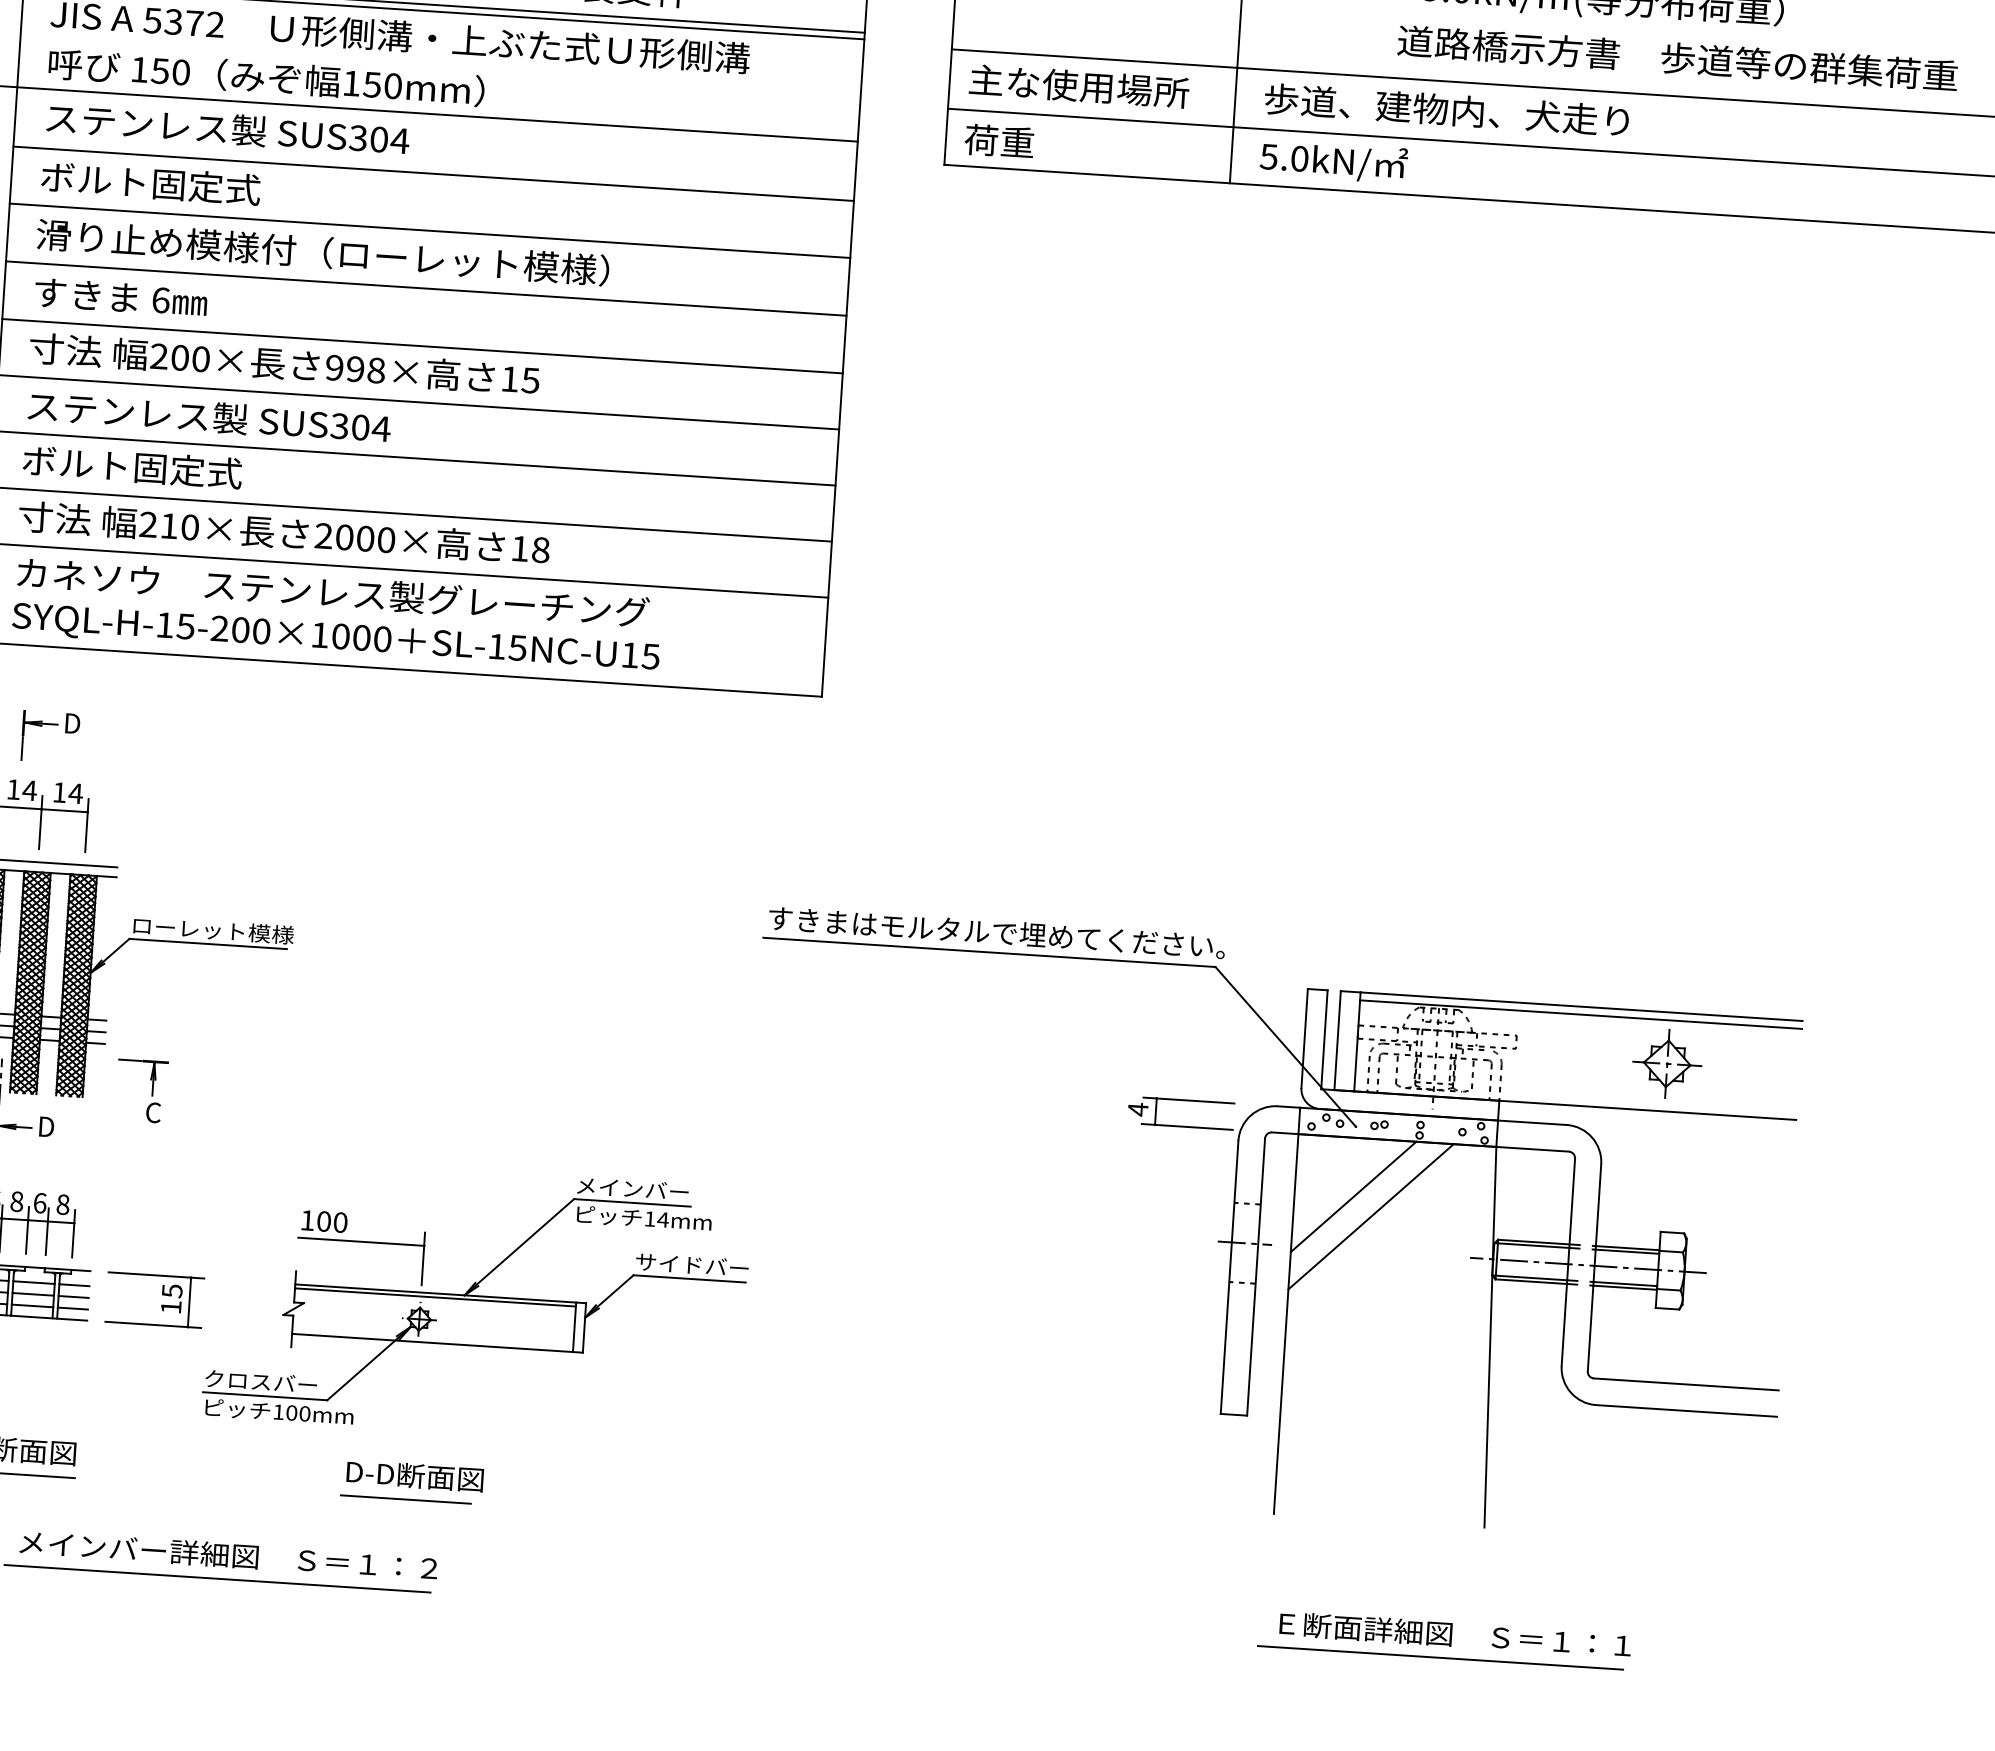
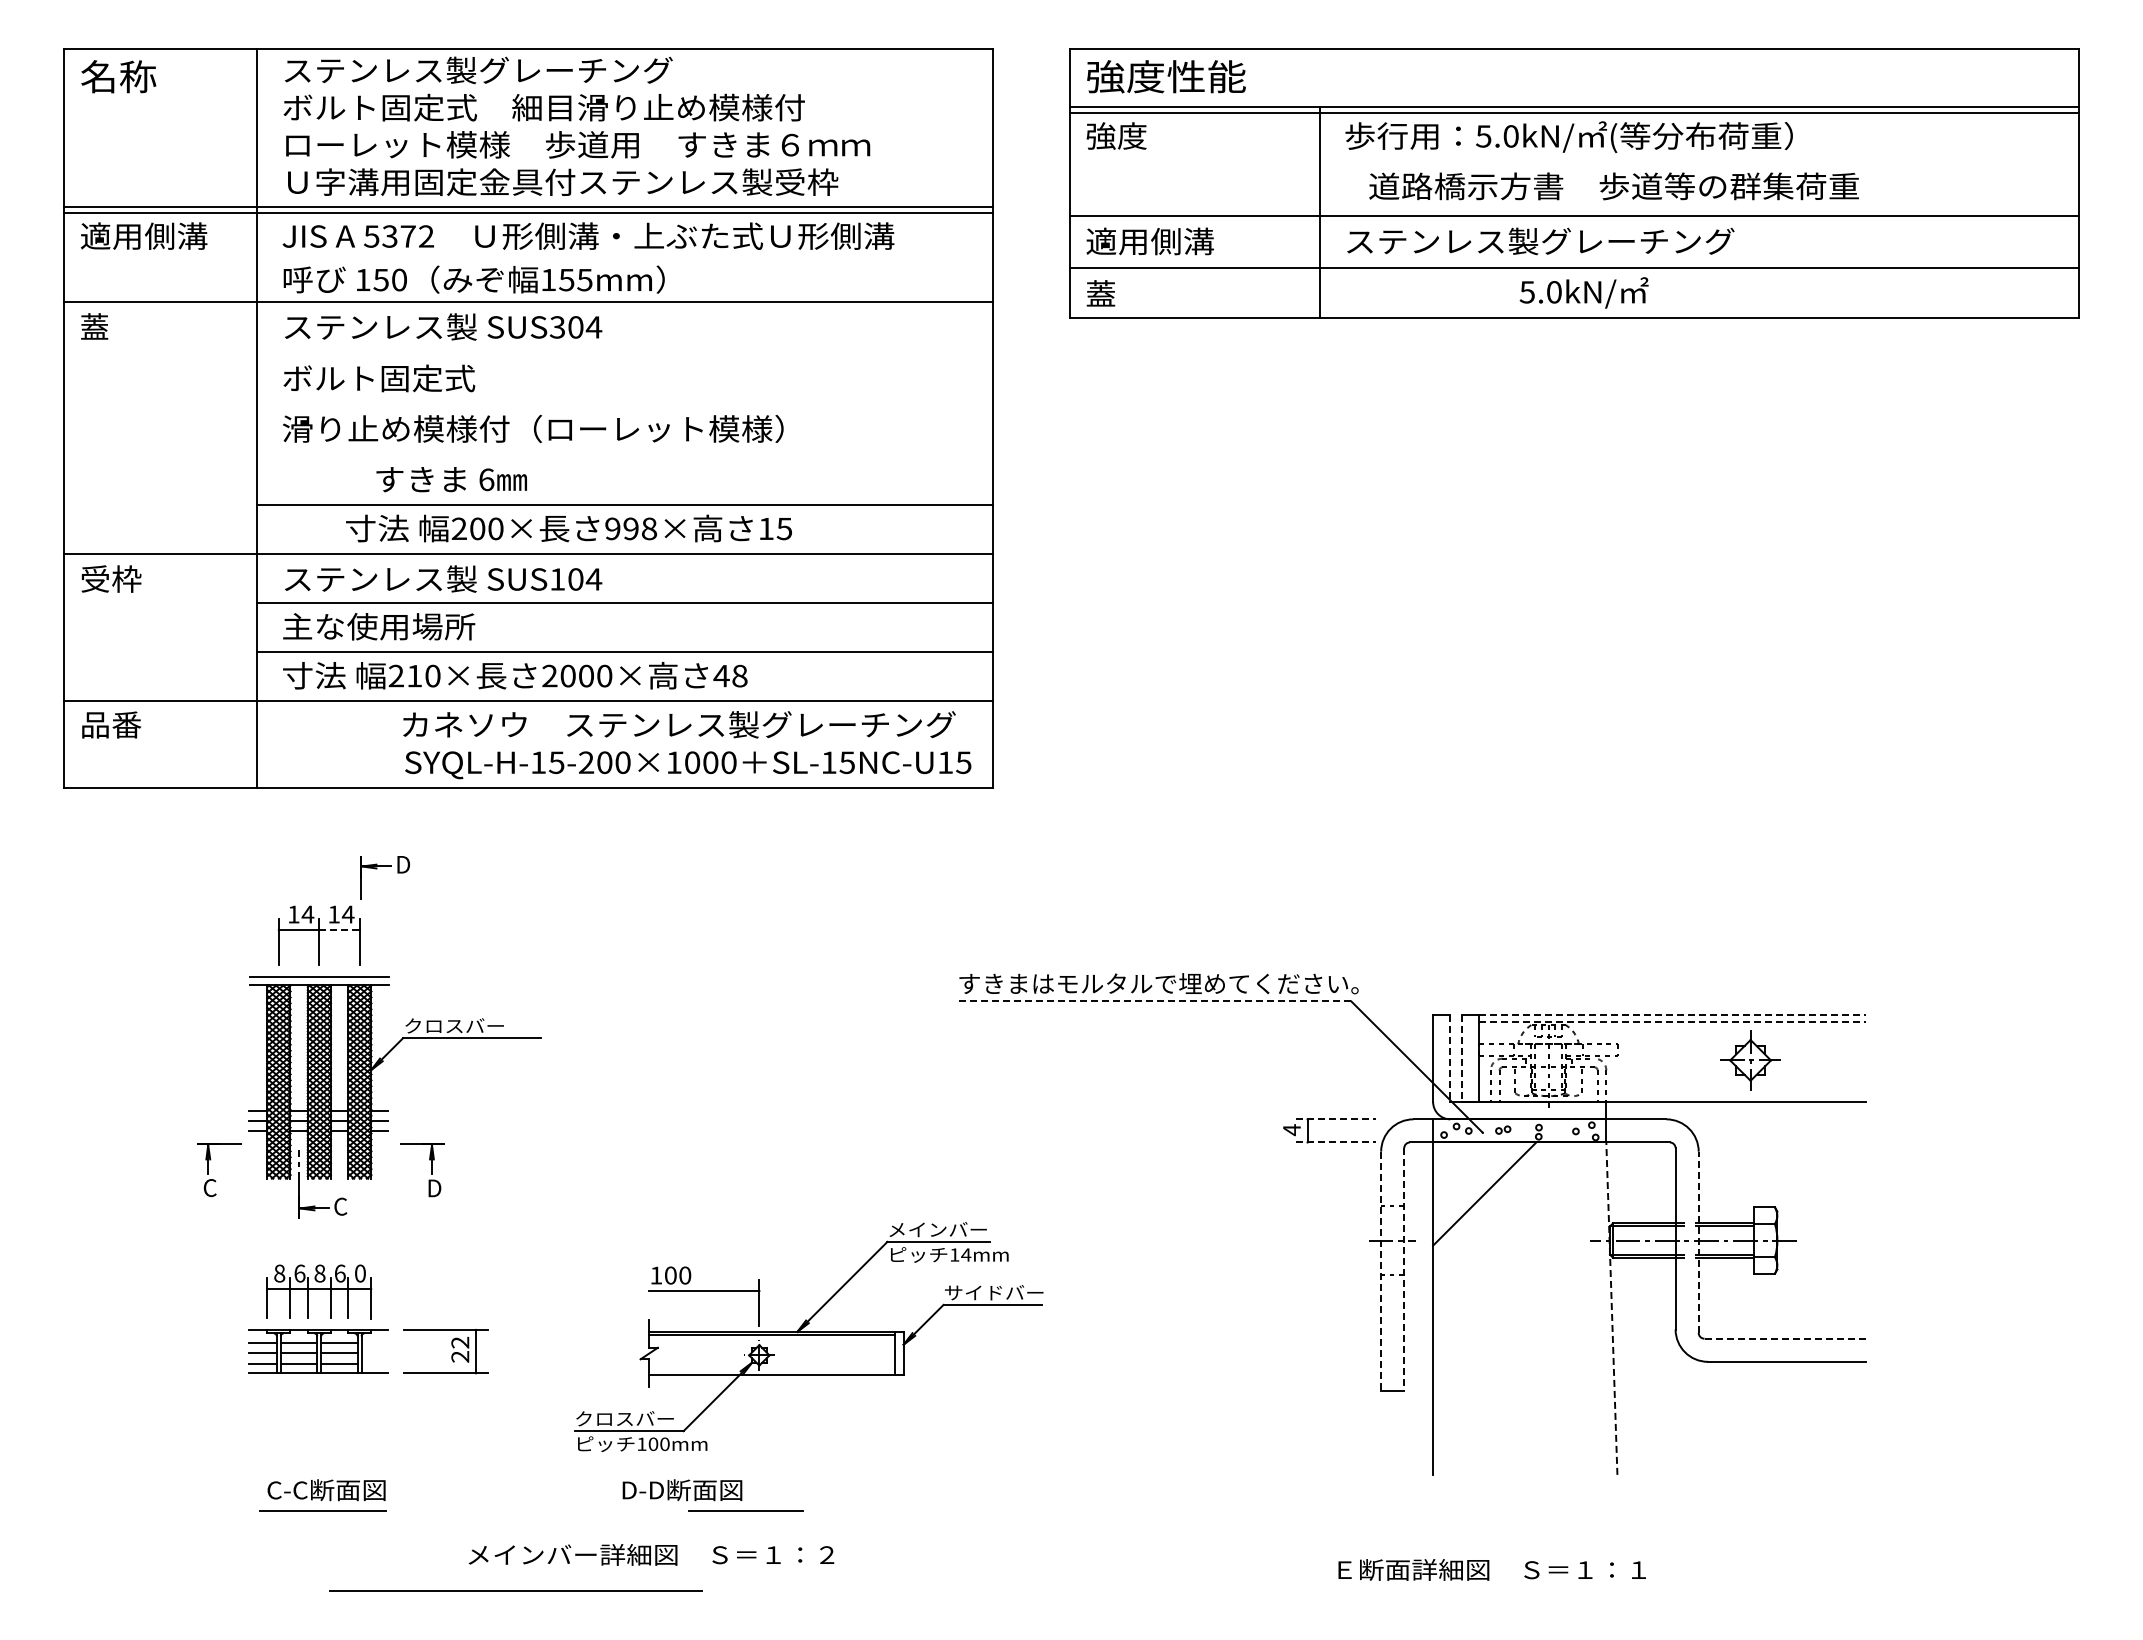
text: (1677, 58) -> (1613, 186), moved
text: (392, 85) -> (584, 279), 150mm -> 155mm
text: (1078, 86) -> (1182, 241), 主な使用場所 -> 適用側溝
text: (1486, 112) -> (1539, 241), 歩道、建物内、犬走り -> ステンレス製グレーチング
text: (999, 140) -> (1116, 293), 荷重 -> 蓋
text: (1333, 161) -> (1583, 292), moved
line: (433, 174) -> (625, 354), removed
line: (430, 231) -> (625, 404), removed
line: (426, 288) -> (625, 454), removed
text: (120, 297) -> (451, 479), moved
text: (284, 364) -> (568, 528), moved
text: (338, 426) -> (556, 579), SUS304 -> SUS104
text: (132, 466) -> (379, 626), ボルト固定式 -> 主な使用場所
text: (519, 549) -> (721, 676), 18 -> 48
text: (333, 592) -> (679, 724), moved
text: (336, 639) -> (688, 765), moved
part: (42, 727) -> (377, 869), moved
line: (65, 811) -> (340, 930), solid -> dashed
text: (213, 929) -> (475, 1025), ローレット模様 -> クロスバー
line: (989, 952) -> (1153, 1001), solid -> dashed
line: (1582, 1006) -> (1673, 1015), solid -> dashed
line: (1581, 1014) -> (1673, 1022), solid -> dashed
line: (1324, 1040) -> (1450, 1059), solid -> dashed
line: (1337, 1041) -> (1461, 1059), solid -> dashed
line: (1188, 1100) -> (1335, 1119), solid -> dashed
text: (154, 1112) -> (434, 1188), C -> D
text: (46, 1126) -> (341, 1206), D -> C
line: (1186, 1126) -> (1335, 1142), solid -> dashed
text: (63, 1204) -> (360, 1273), 8 -> 0
line: (1371, 1216) -> (1501, 1210), removed
line: (1594, 1268) -> (1698, 1242), solid -> dashed
line: (1229, 1277) -> (1381, 1271), solid -> dashed
line: (1256, 1277) -> (1404, 1269), solid -> dashed
line: (74, 1285) -> (374, 1343), removed
line: (73, 1297) -> (374, 1353), removed
text: (171, 1298) -> (460, 1349), 15 -> 22
part: (476, 1301) -> (808, 1336), moved
line: (72, 1308) -> (374, 1363), removed
line: (1489, 1337) -> (1611, 1308), solid -> dashed
line: (1686, 1384) -> (1785, 1338), solid -> dashed
line: (405, 1498) -> (745, 1510), moved
text: (228, 1554) -> (651, 1554), moved
text: (1454, 1634) -> (1491, 1569), moved
line: (1440, 1657) -> (1586, 1590), removed

